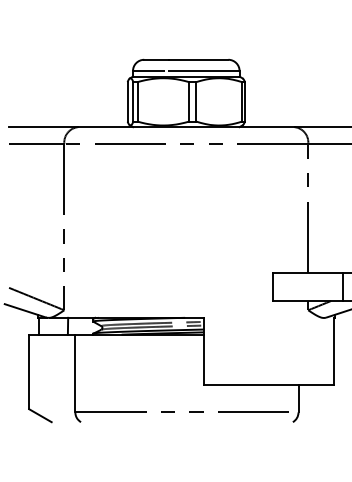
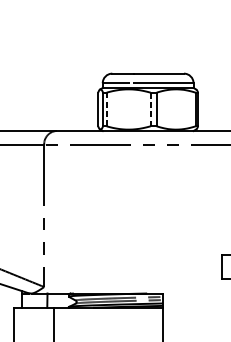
line: (137, 101) -> (106, 109), solid -> dashed
line: (189, 101) -> (150, 109), solid -> dashed

